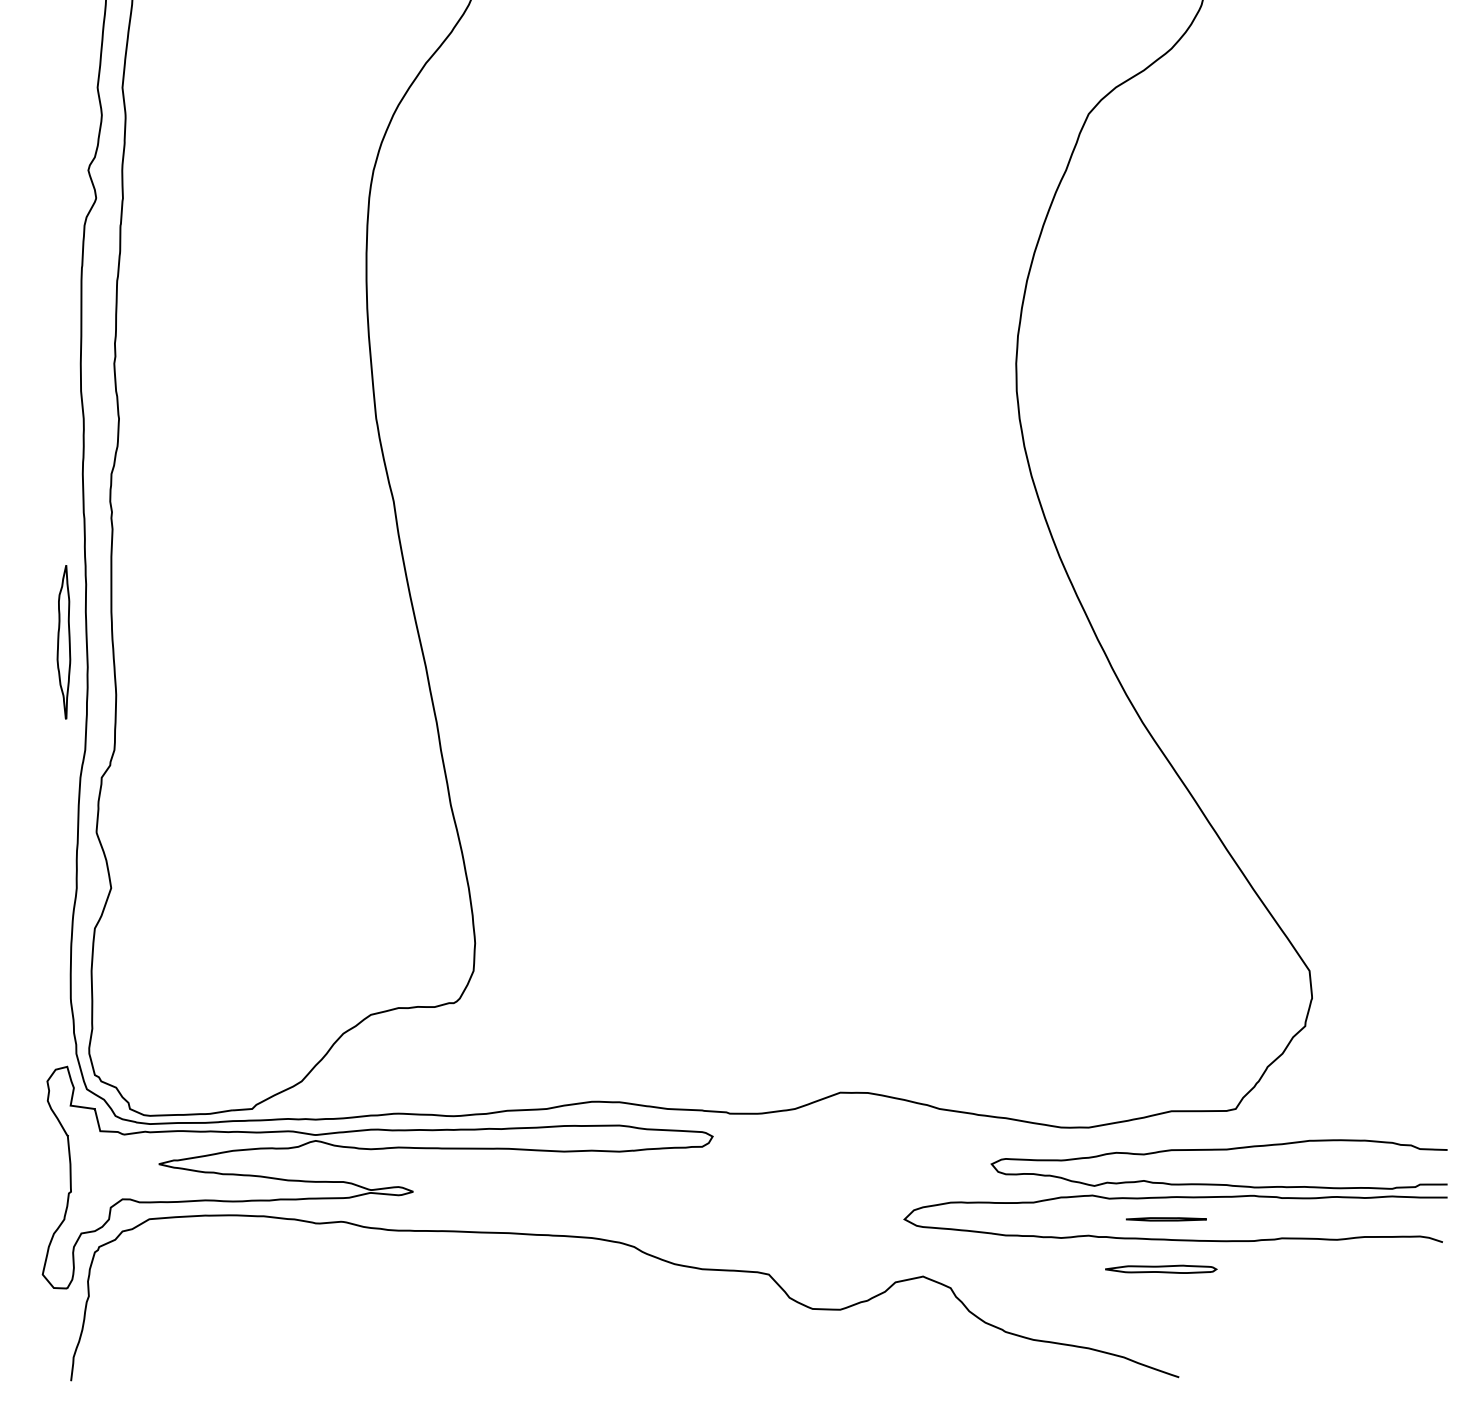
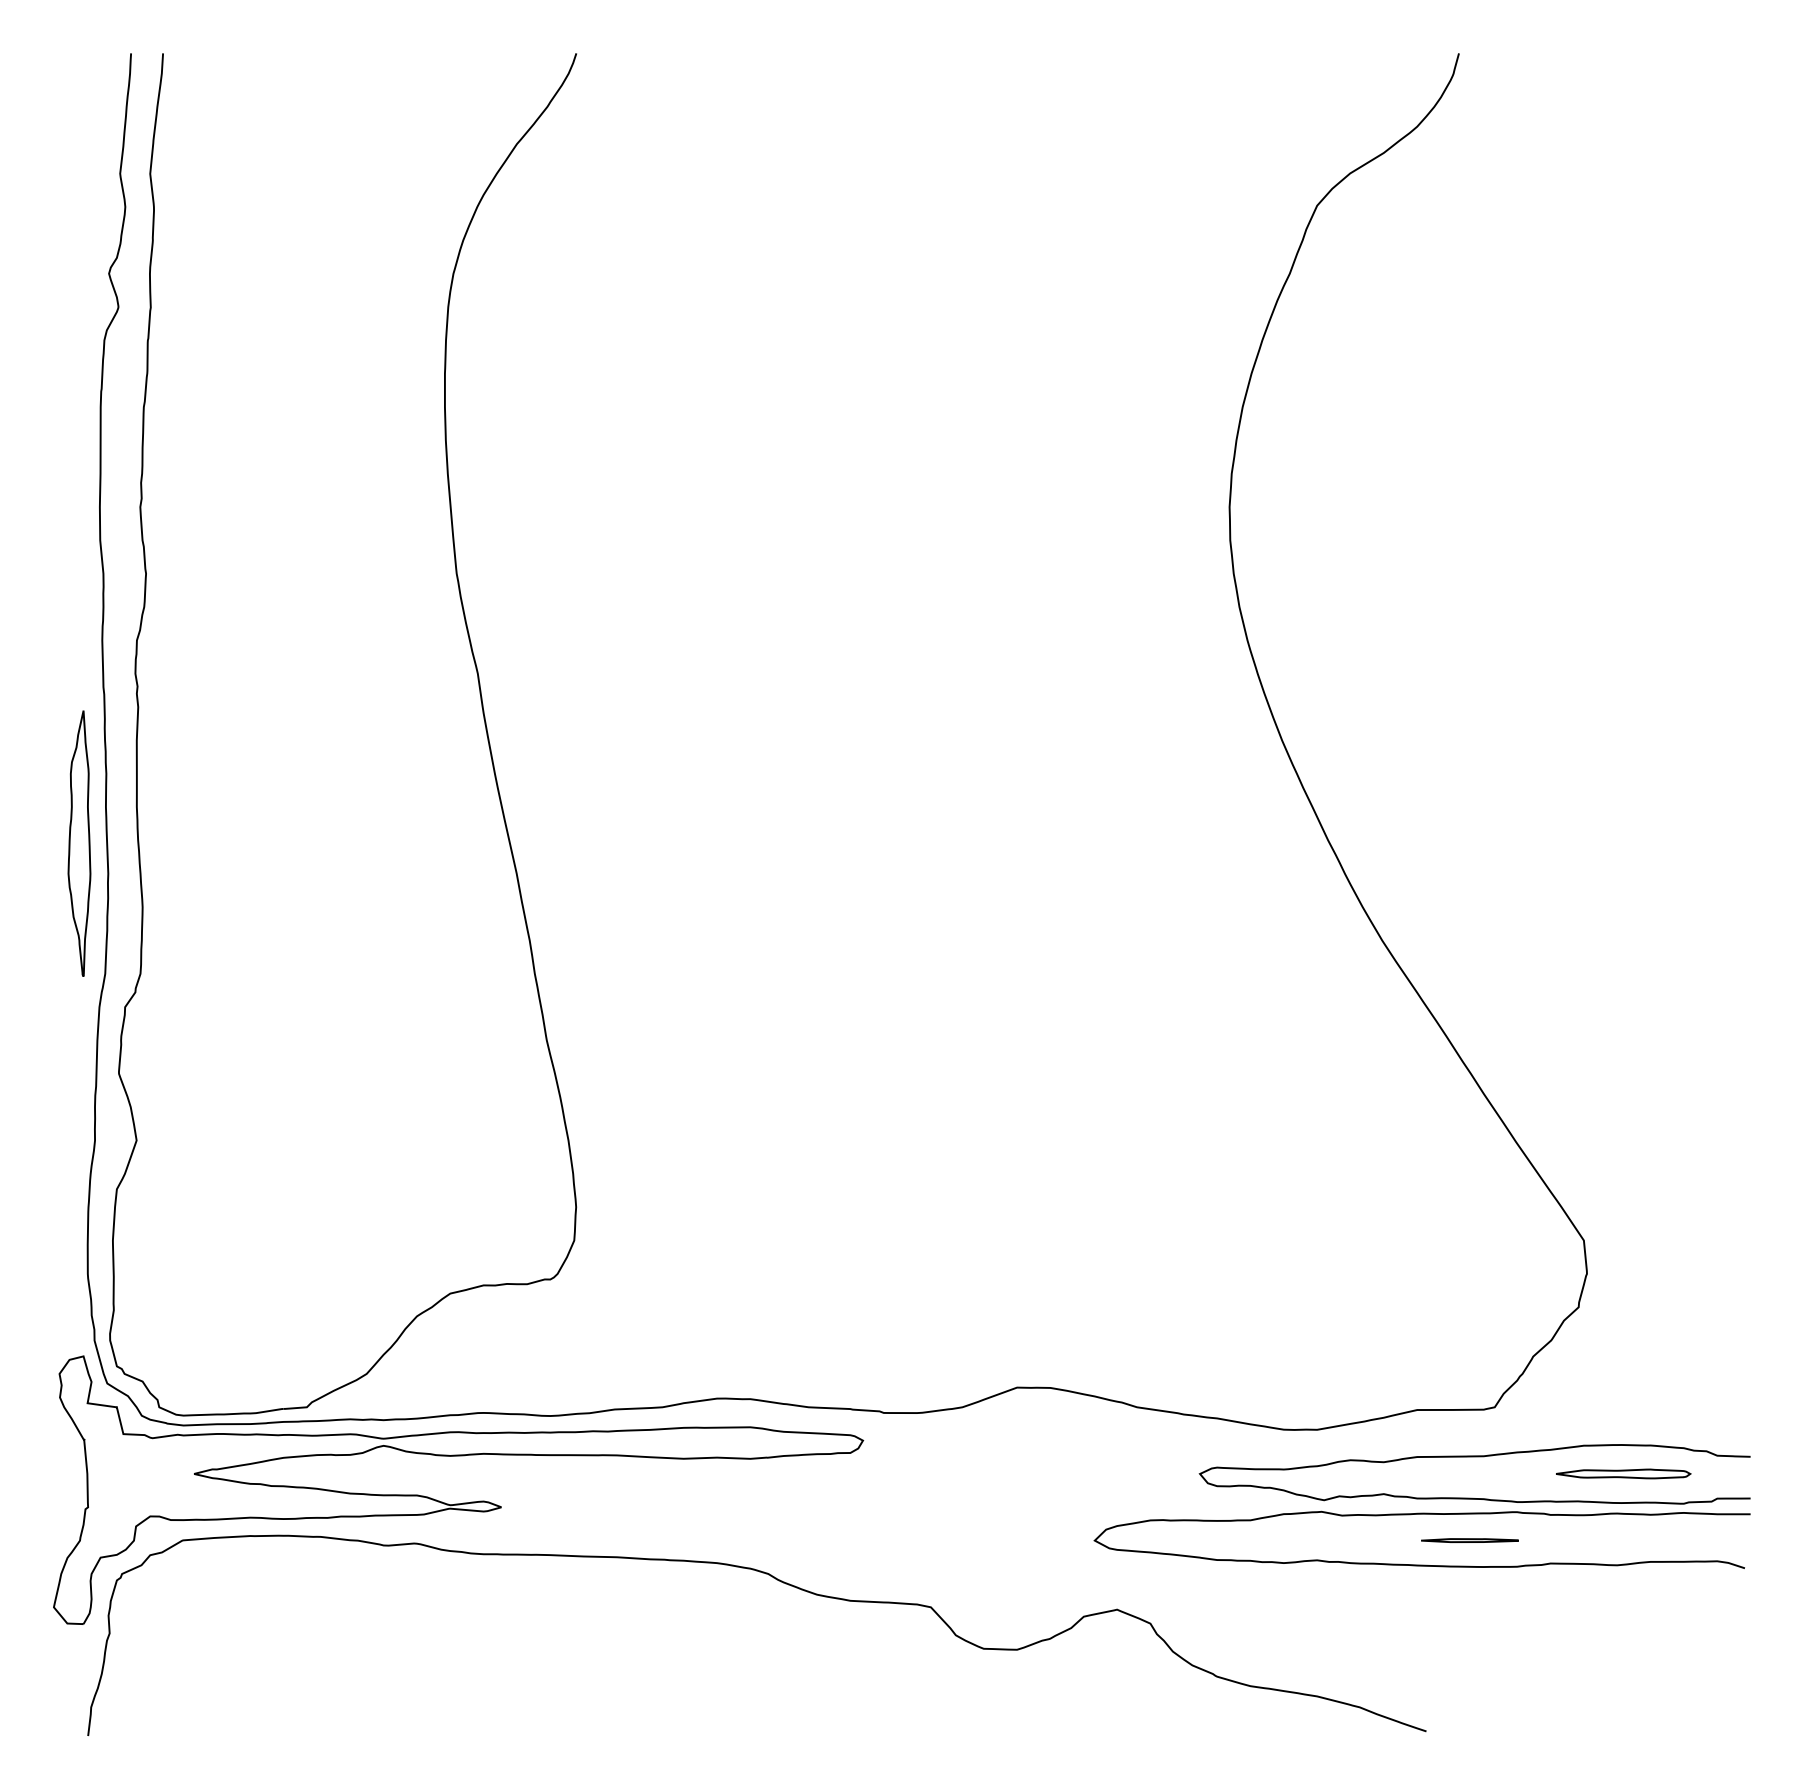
part: (63, 642) -> (79, 843), size x1.43
line: (1166, 1218) -> (1469, 1539), moved
part: (1161, 1268) -> (1623, 1473), moved

